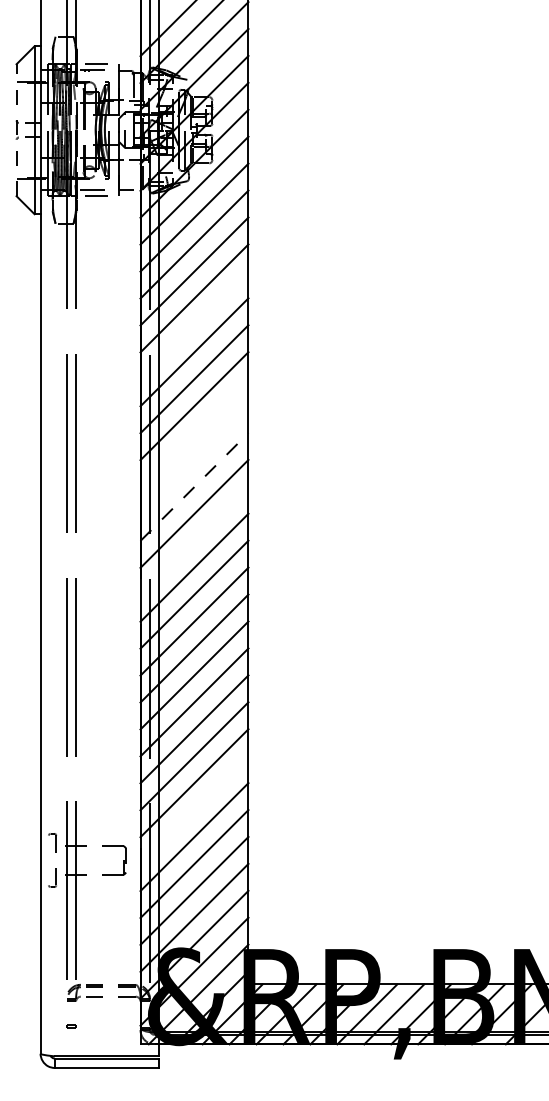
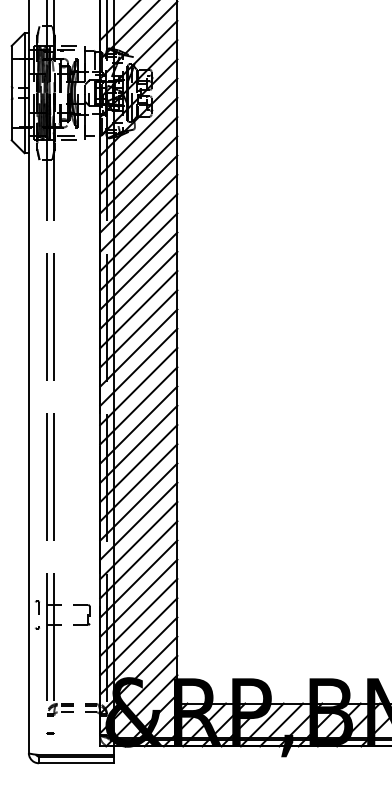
line: (16, 130) -> (11, 93), dashed -> solid
line: (194, 325) -> (138, 232), added
line: (194, 433) -> (138, 309), added
line: (194, 460) -> (138, 329), added
line: (194, 486) -> (138, 347), dashed -> solid
line: (194, 540) -> (138, 386), added
line: (194, 810) -> (138, 579), added
part: (52, 860) -> (37, 615), size x0.71

